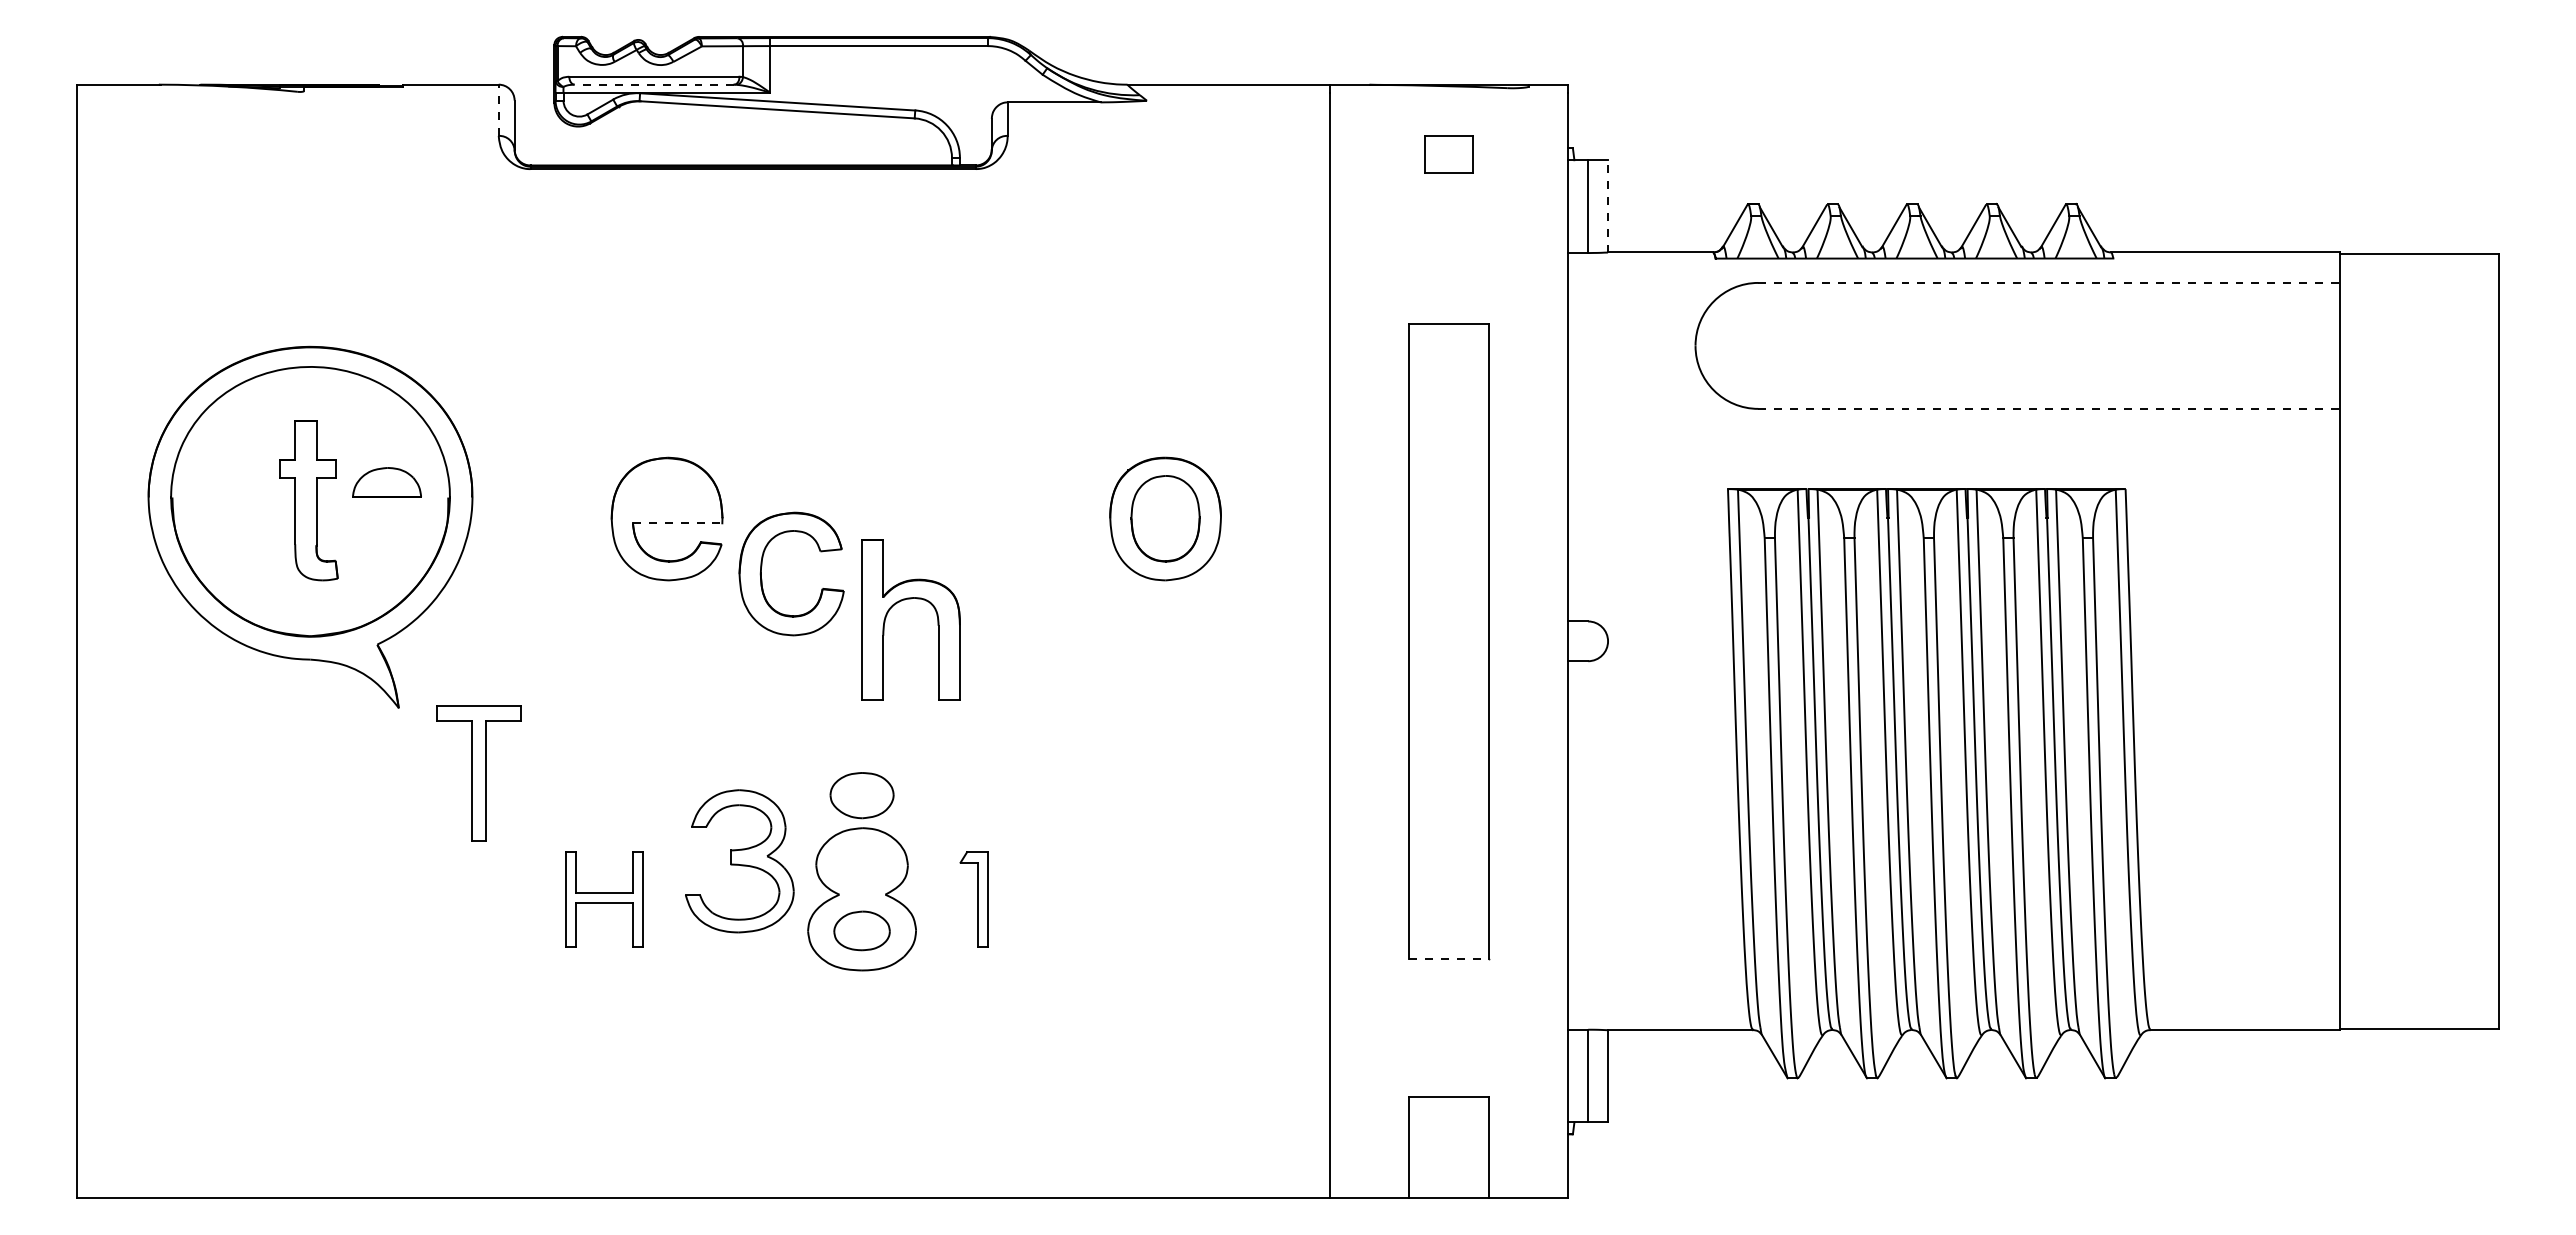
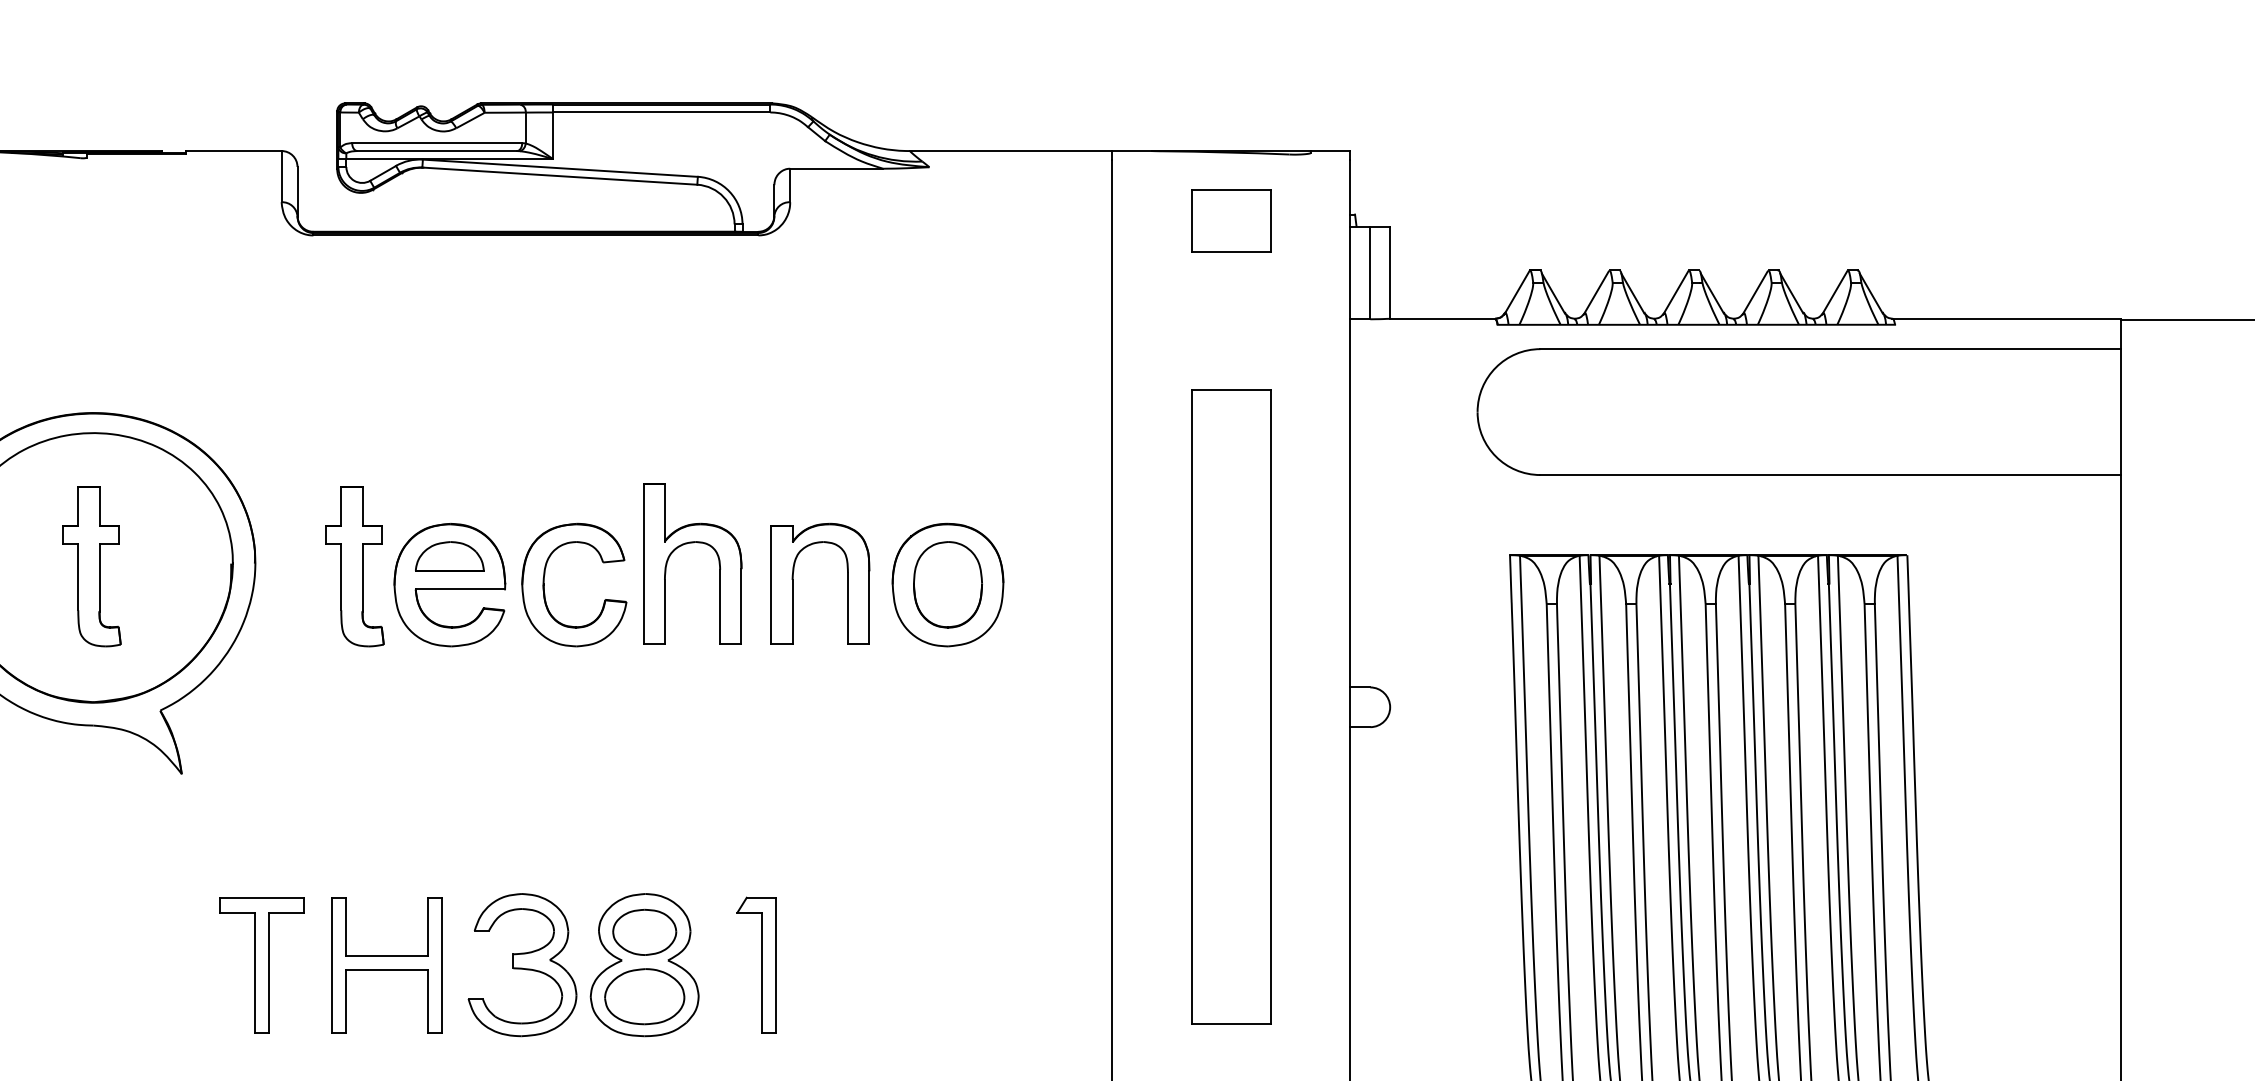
line: (654, 84) -> (437, 150), dashed -> solid
line: (498, 110) -> (281, 176), dashed -> solid
part: (1448, 154) -> (1230, 220), size x1.67
line: (1608, 205) -> (1390, 271), dashed -> solid
line: (2049, 282) -> (1831, 348), dashed -> solid
line: (2049, 408) -> (1831, 474), dashed -> solid
part: (386, 482) -> (449, 556), moved
part: (572, 500) -> (355, 566), added
part: (1011, 511) -> (794, 577), added
line: (677, 523) -> (460, 589), dashed -> solid
part: (762, 579) -> (545, 590), moved
part: (904, 600) -> (686, 544), moved
part: (478, 773) -> (261, 965), moved
part: (861, 795) -> (644, 932), moved
part: (739, 861) -> (522, 965), moved
part: (603, 899) -> (386, 965), size x1.43
part: (973, 899) -> (756, 965), size x1.43
part: (861, 930) -> (644, 996), size x1.43
line: (1449, 958) -> (1231, 1024), dashed -> solid

